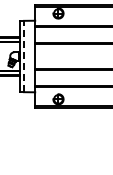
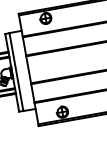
line: (24, 56) -> (16, 71), dashed -> solid

